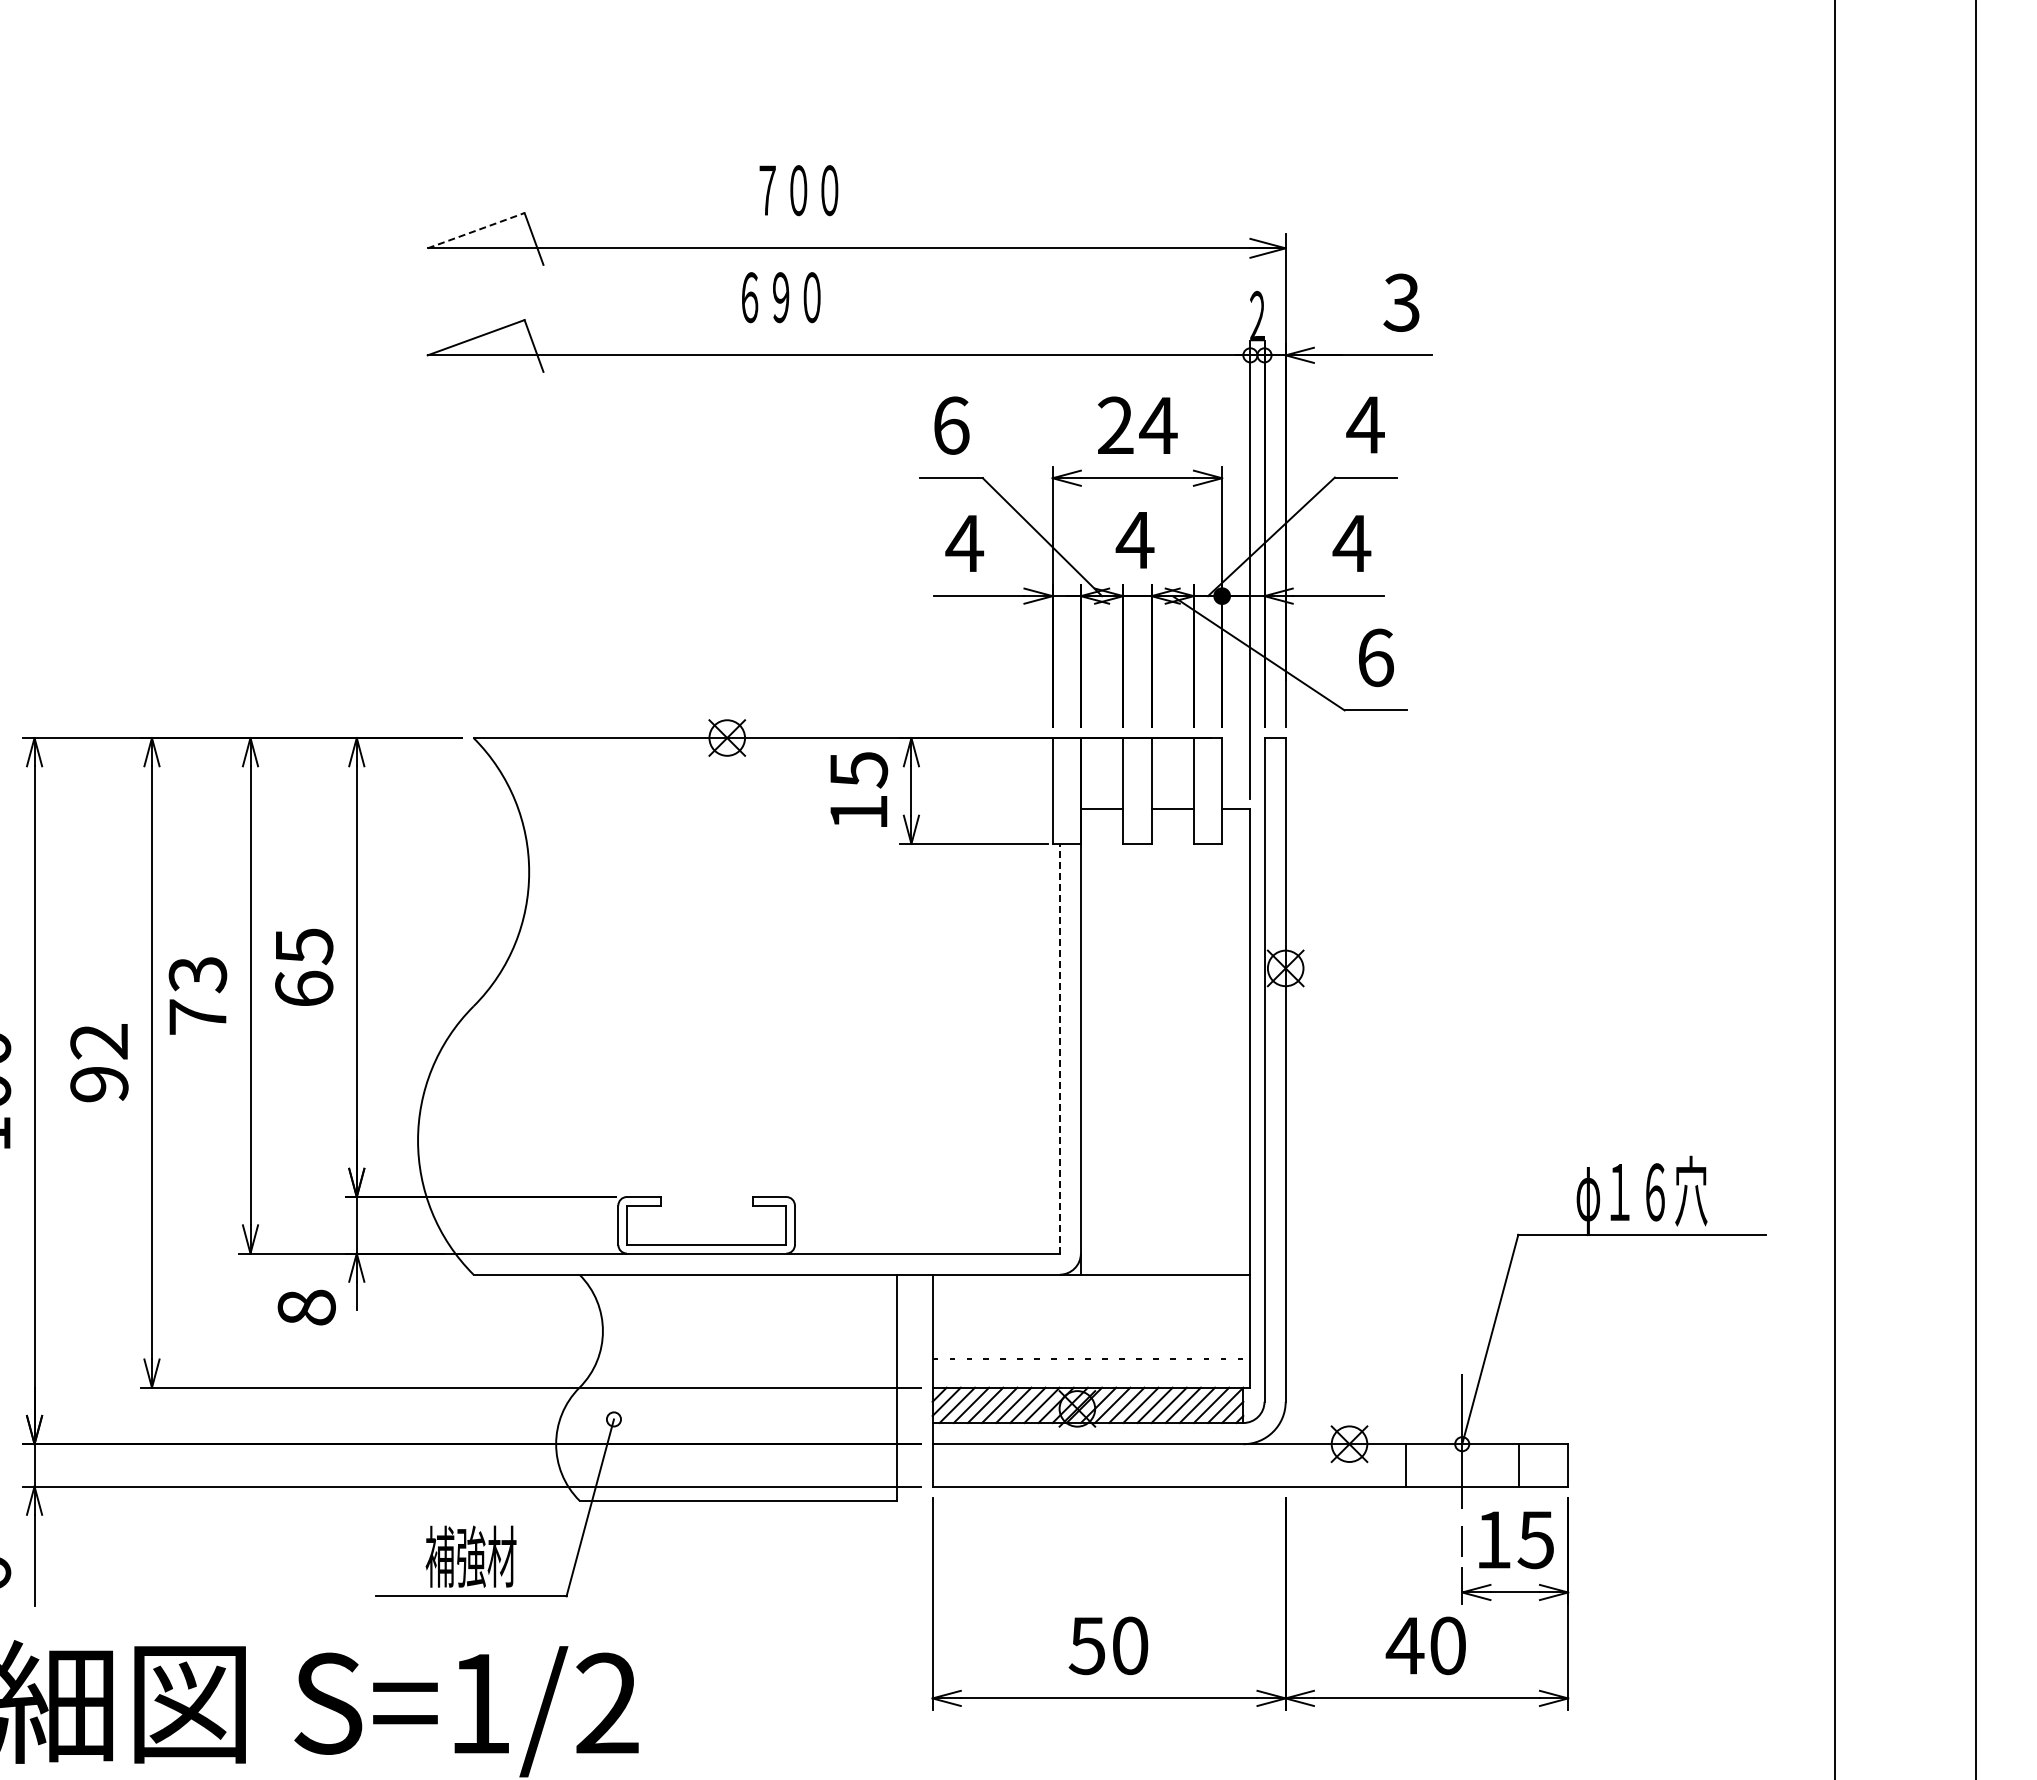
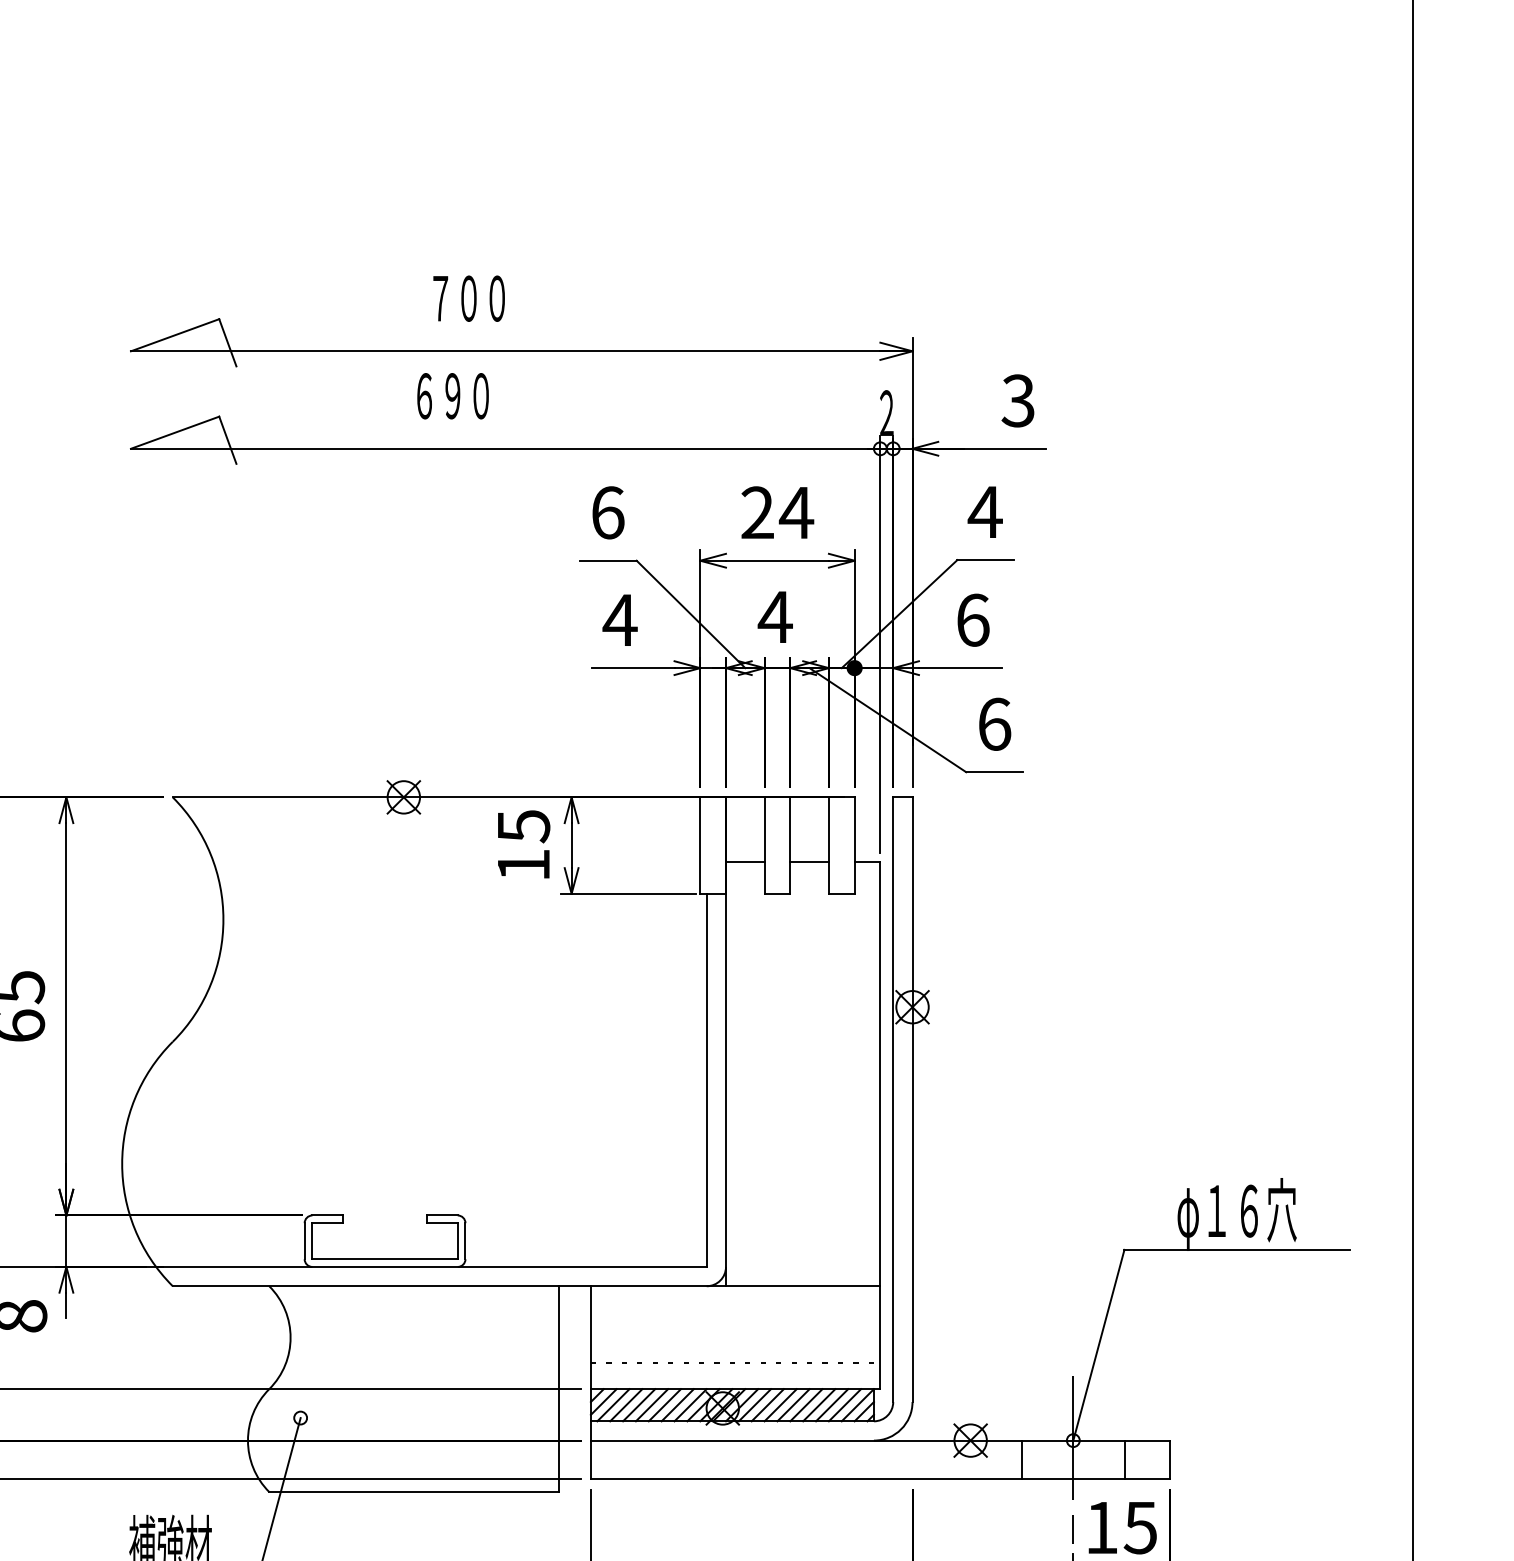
line: (476, 230) -> (175, 335), dashed -> solid
text: (1351, 543) -> (972, 620), 4 -> 6
line: (1059, 1048) -> (706, 1080), dashed -> solid

